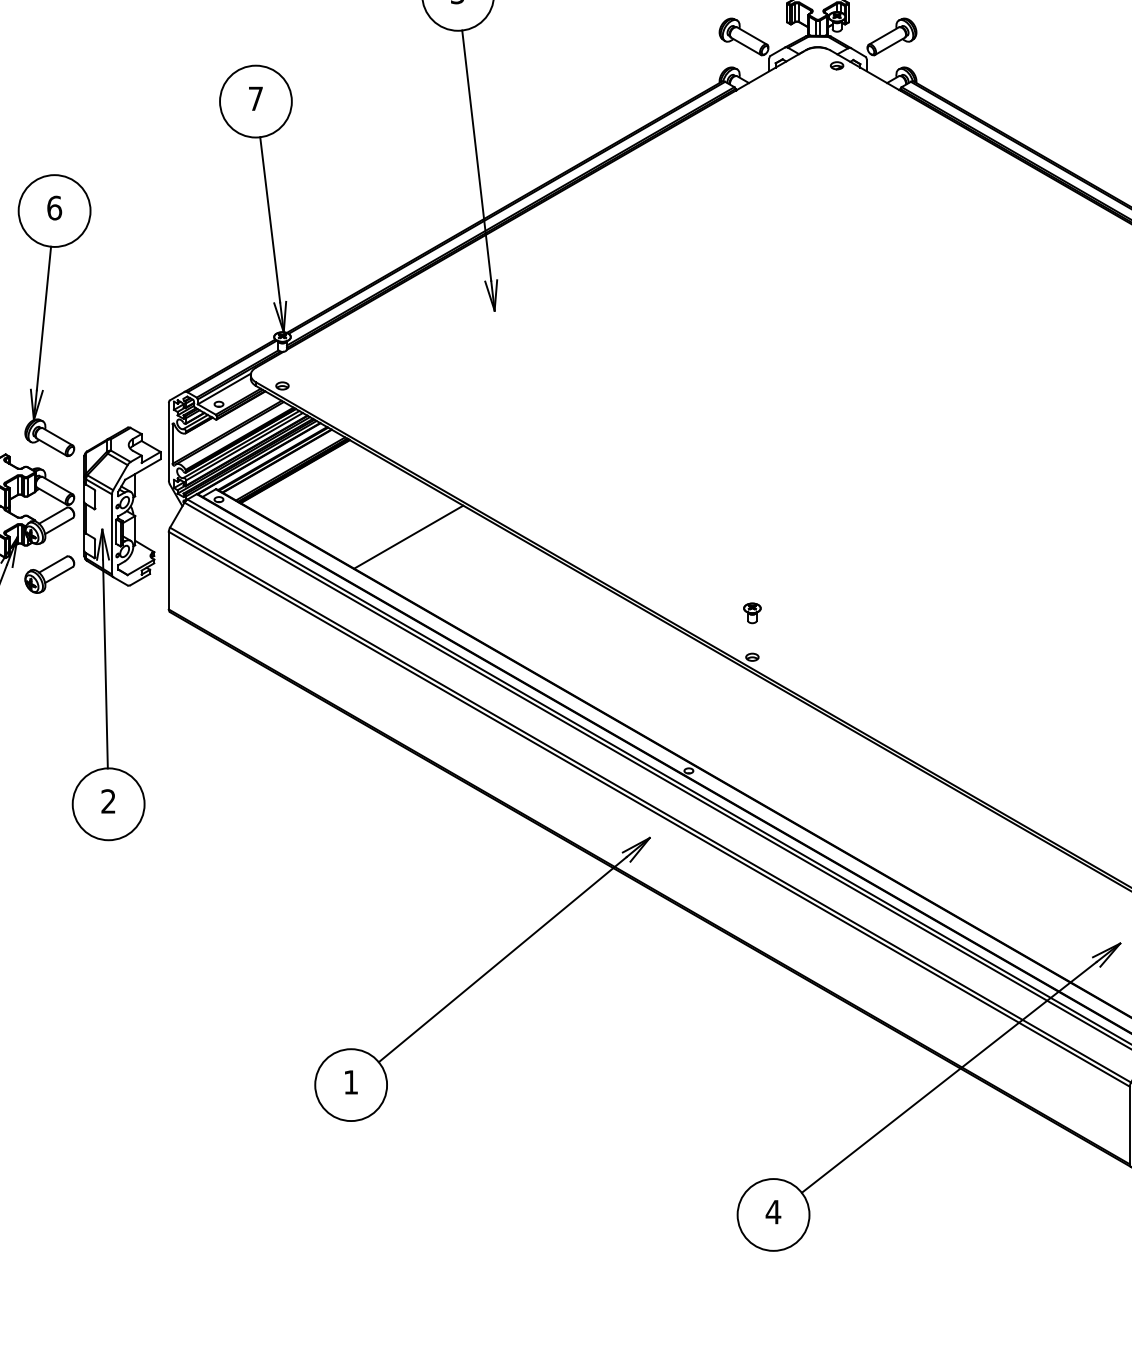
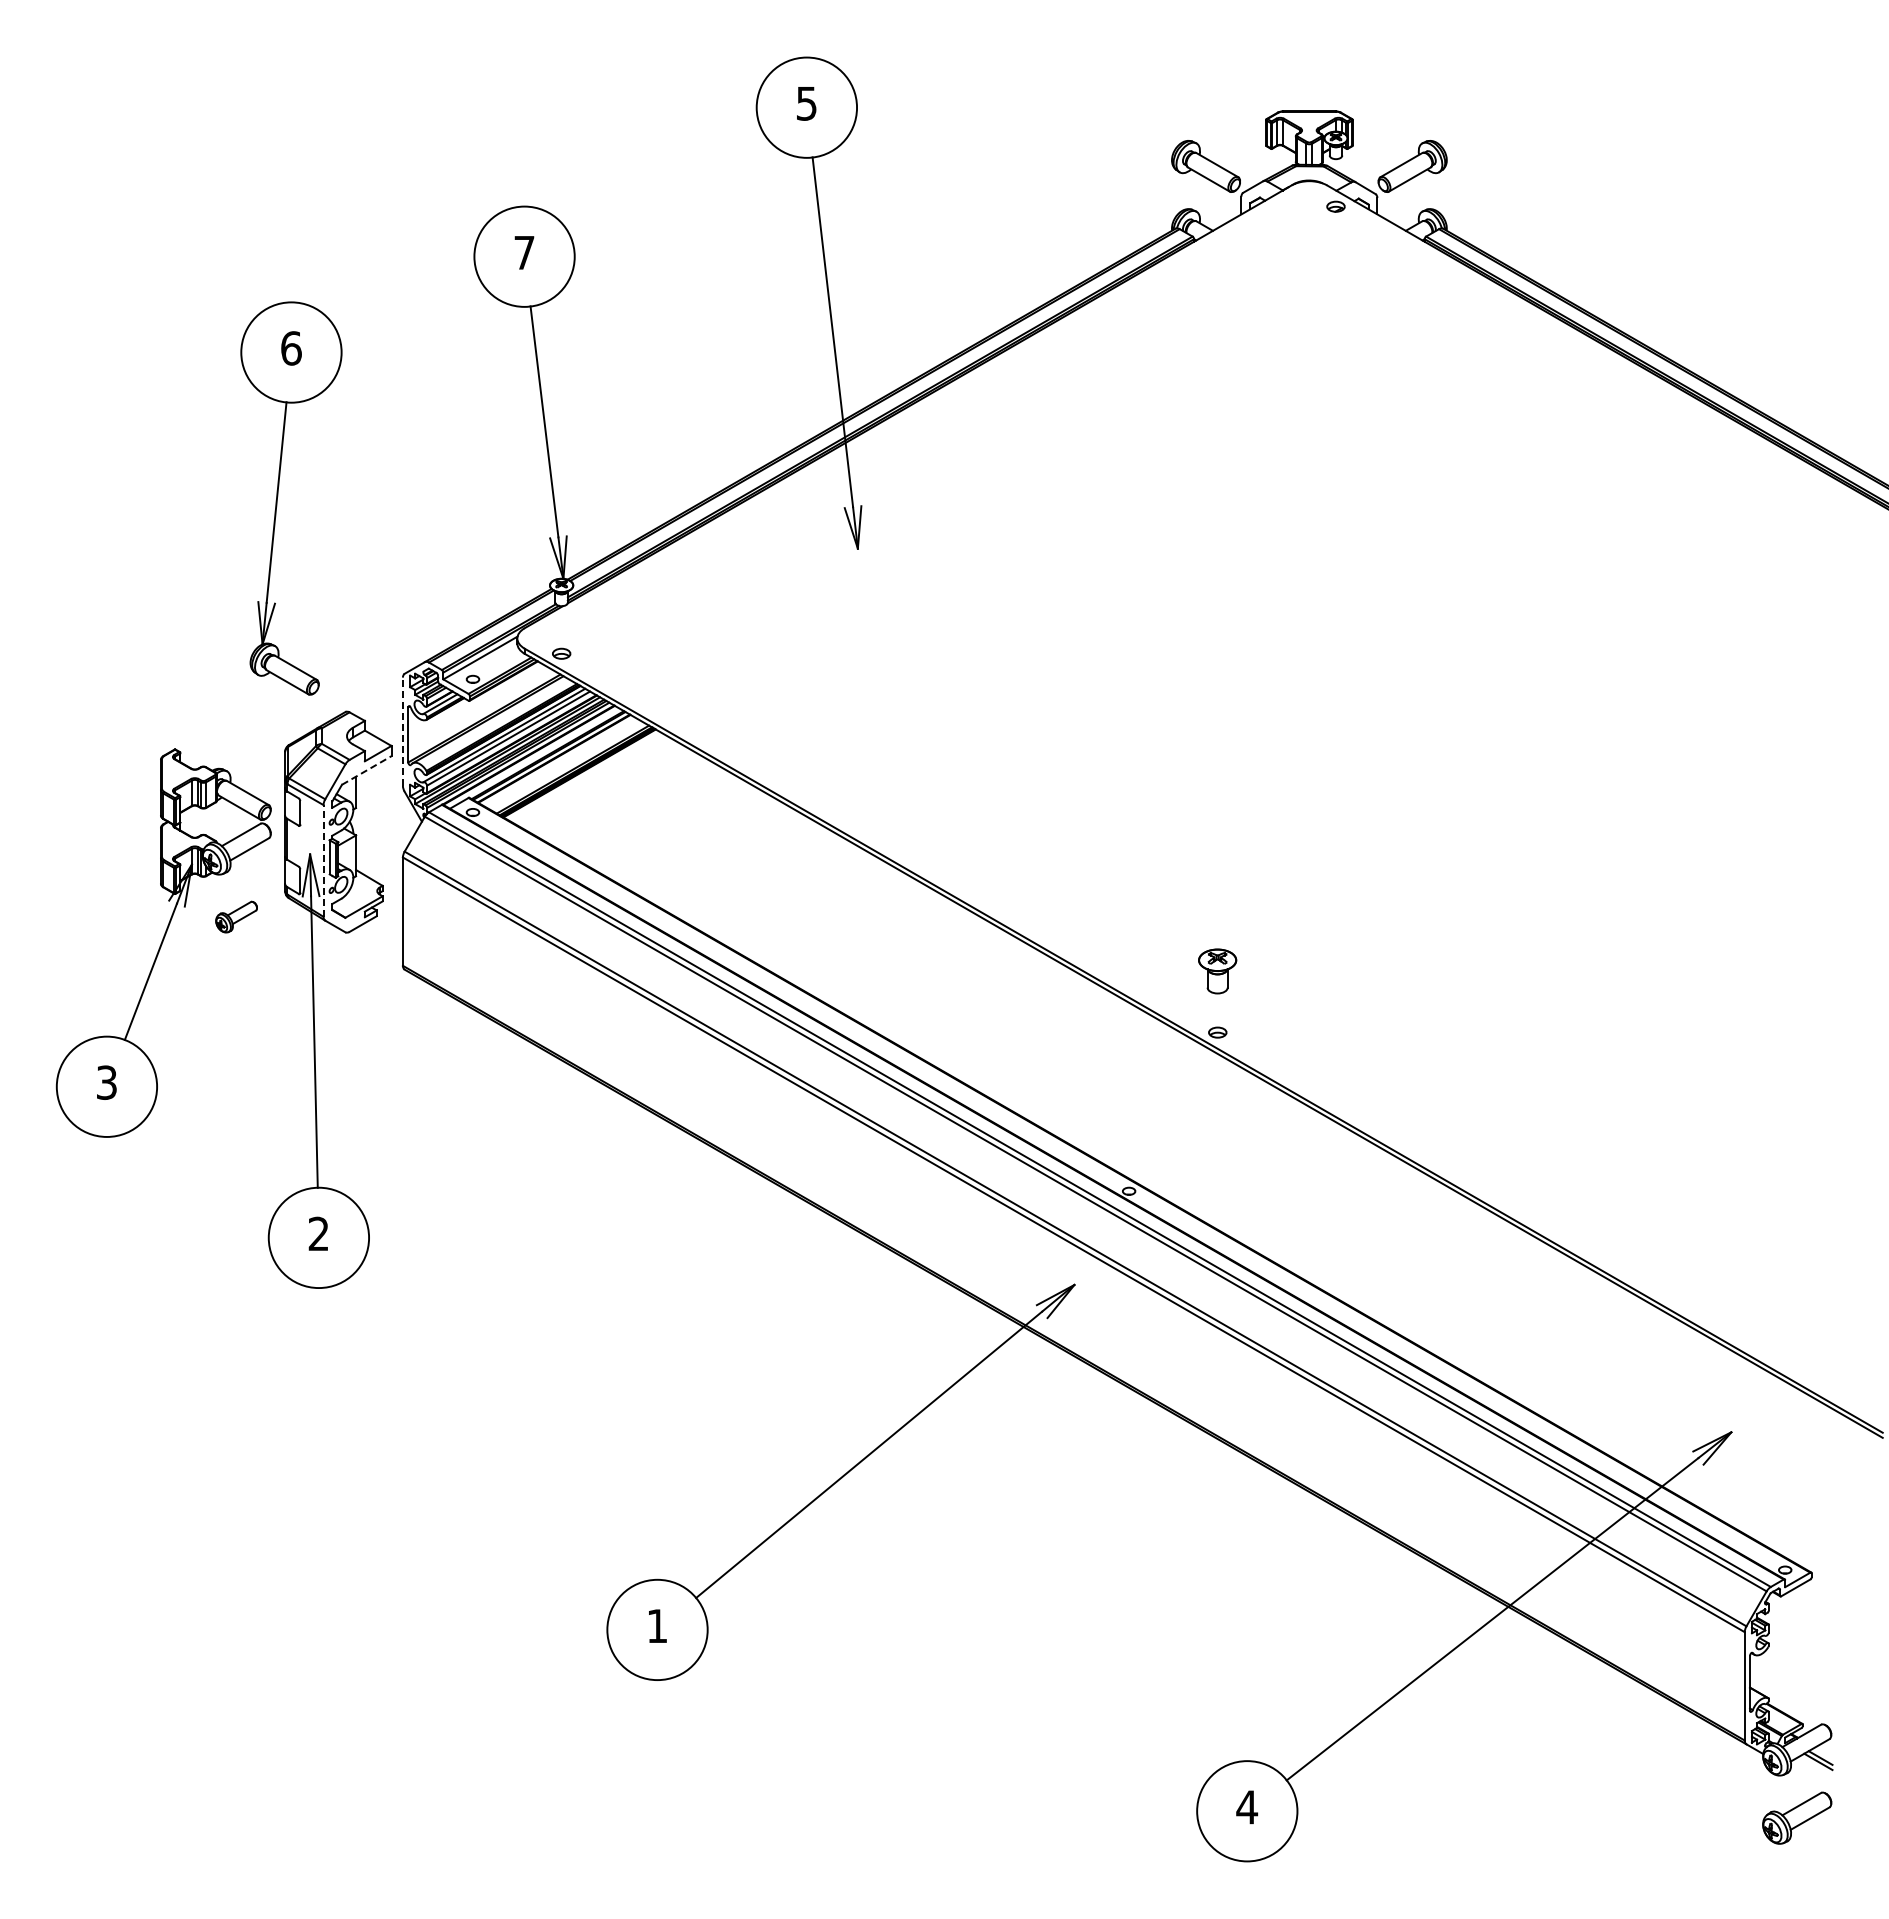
part: (45, 314) -> (278, 496), moved
line: (168, 441) -> (402, 731), solid -> dashed
line: (142, 469) -> (366, 770), solid -> dashed
line: (111, 534) -> (323, 860), solid -> dashed
line: (408, 536) -> (737, 864), removed
part: (49, 574) -> (236, 916), size x0.6
part: (752, 612) -> (1217, 970), size x1.6

